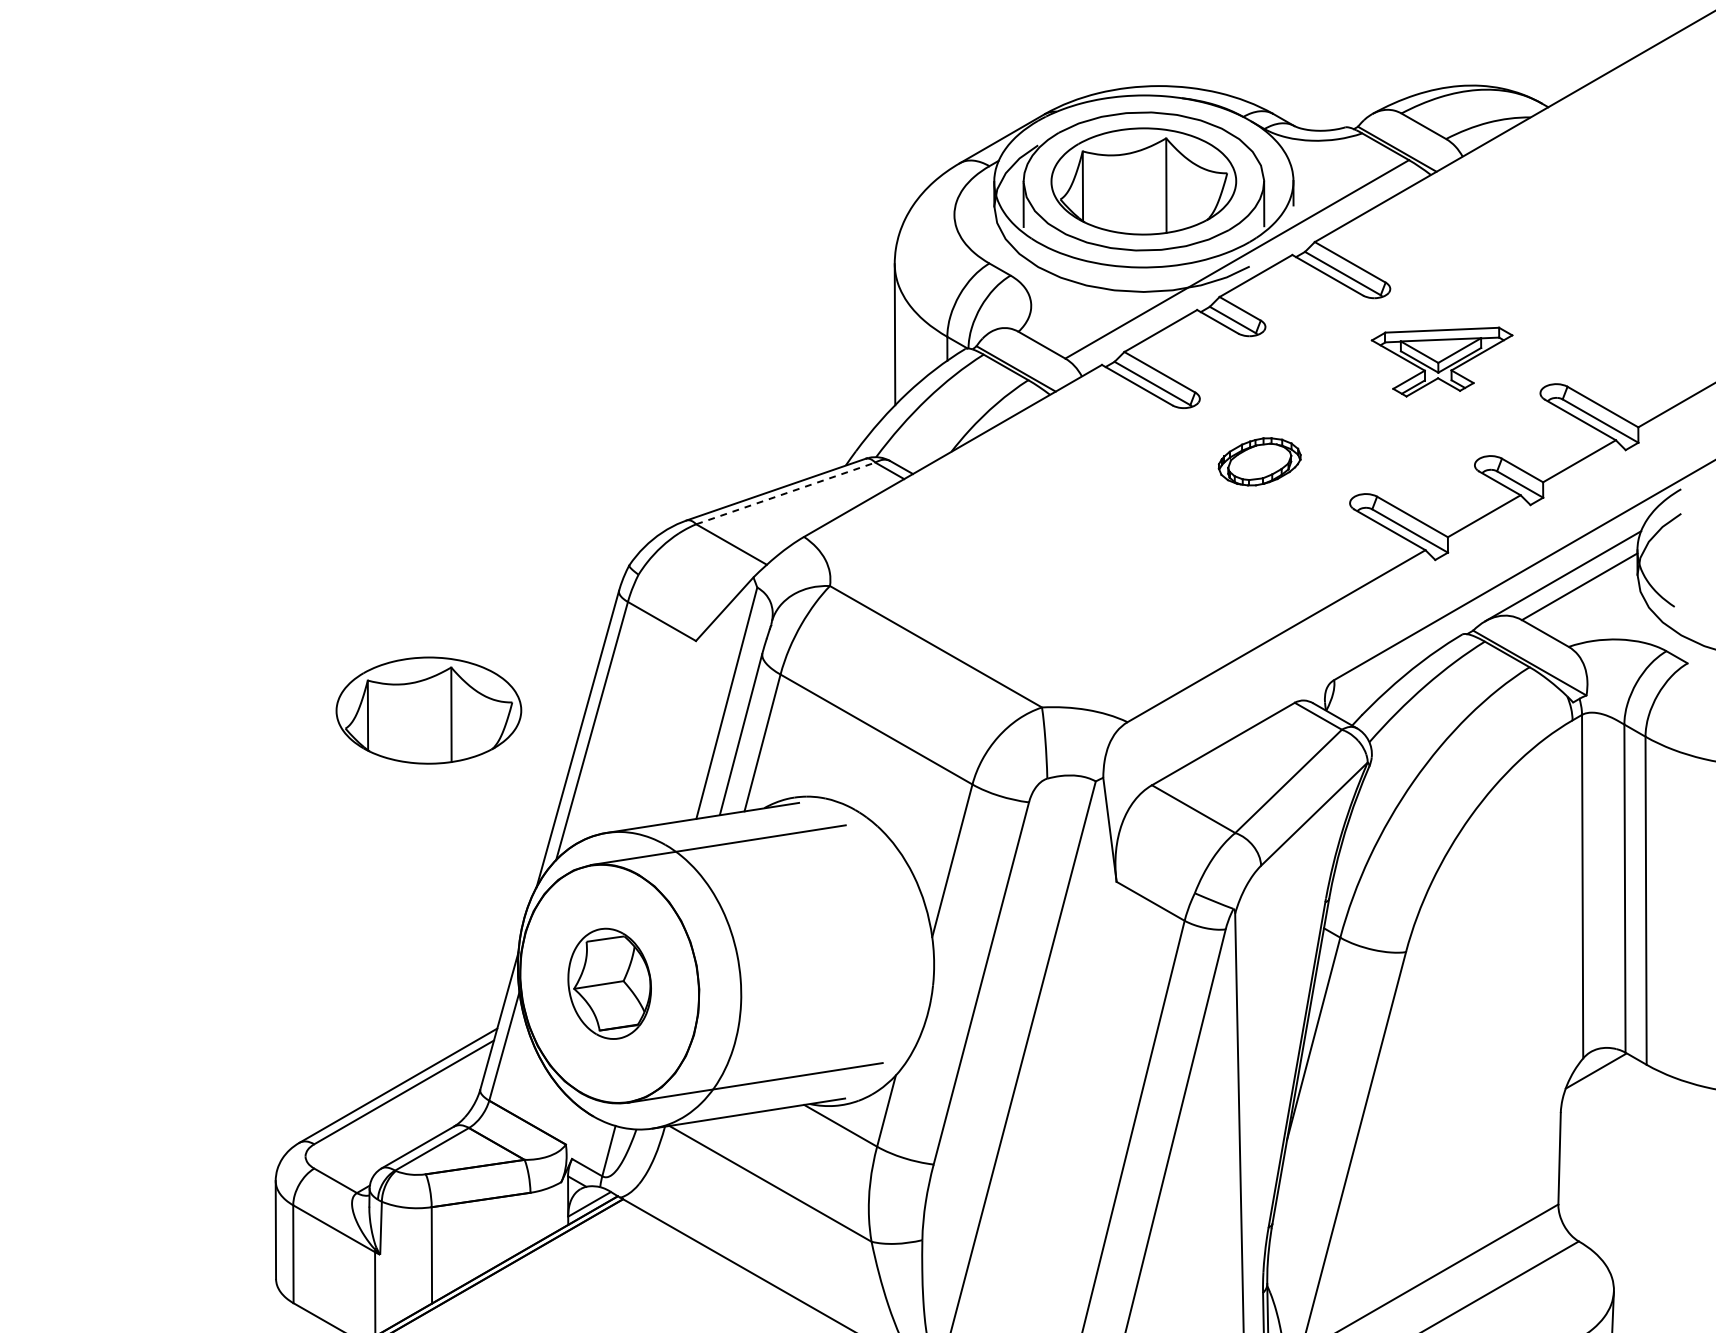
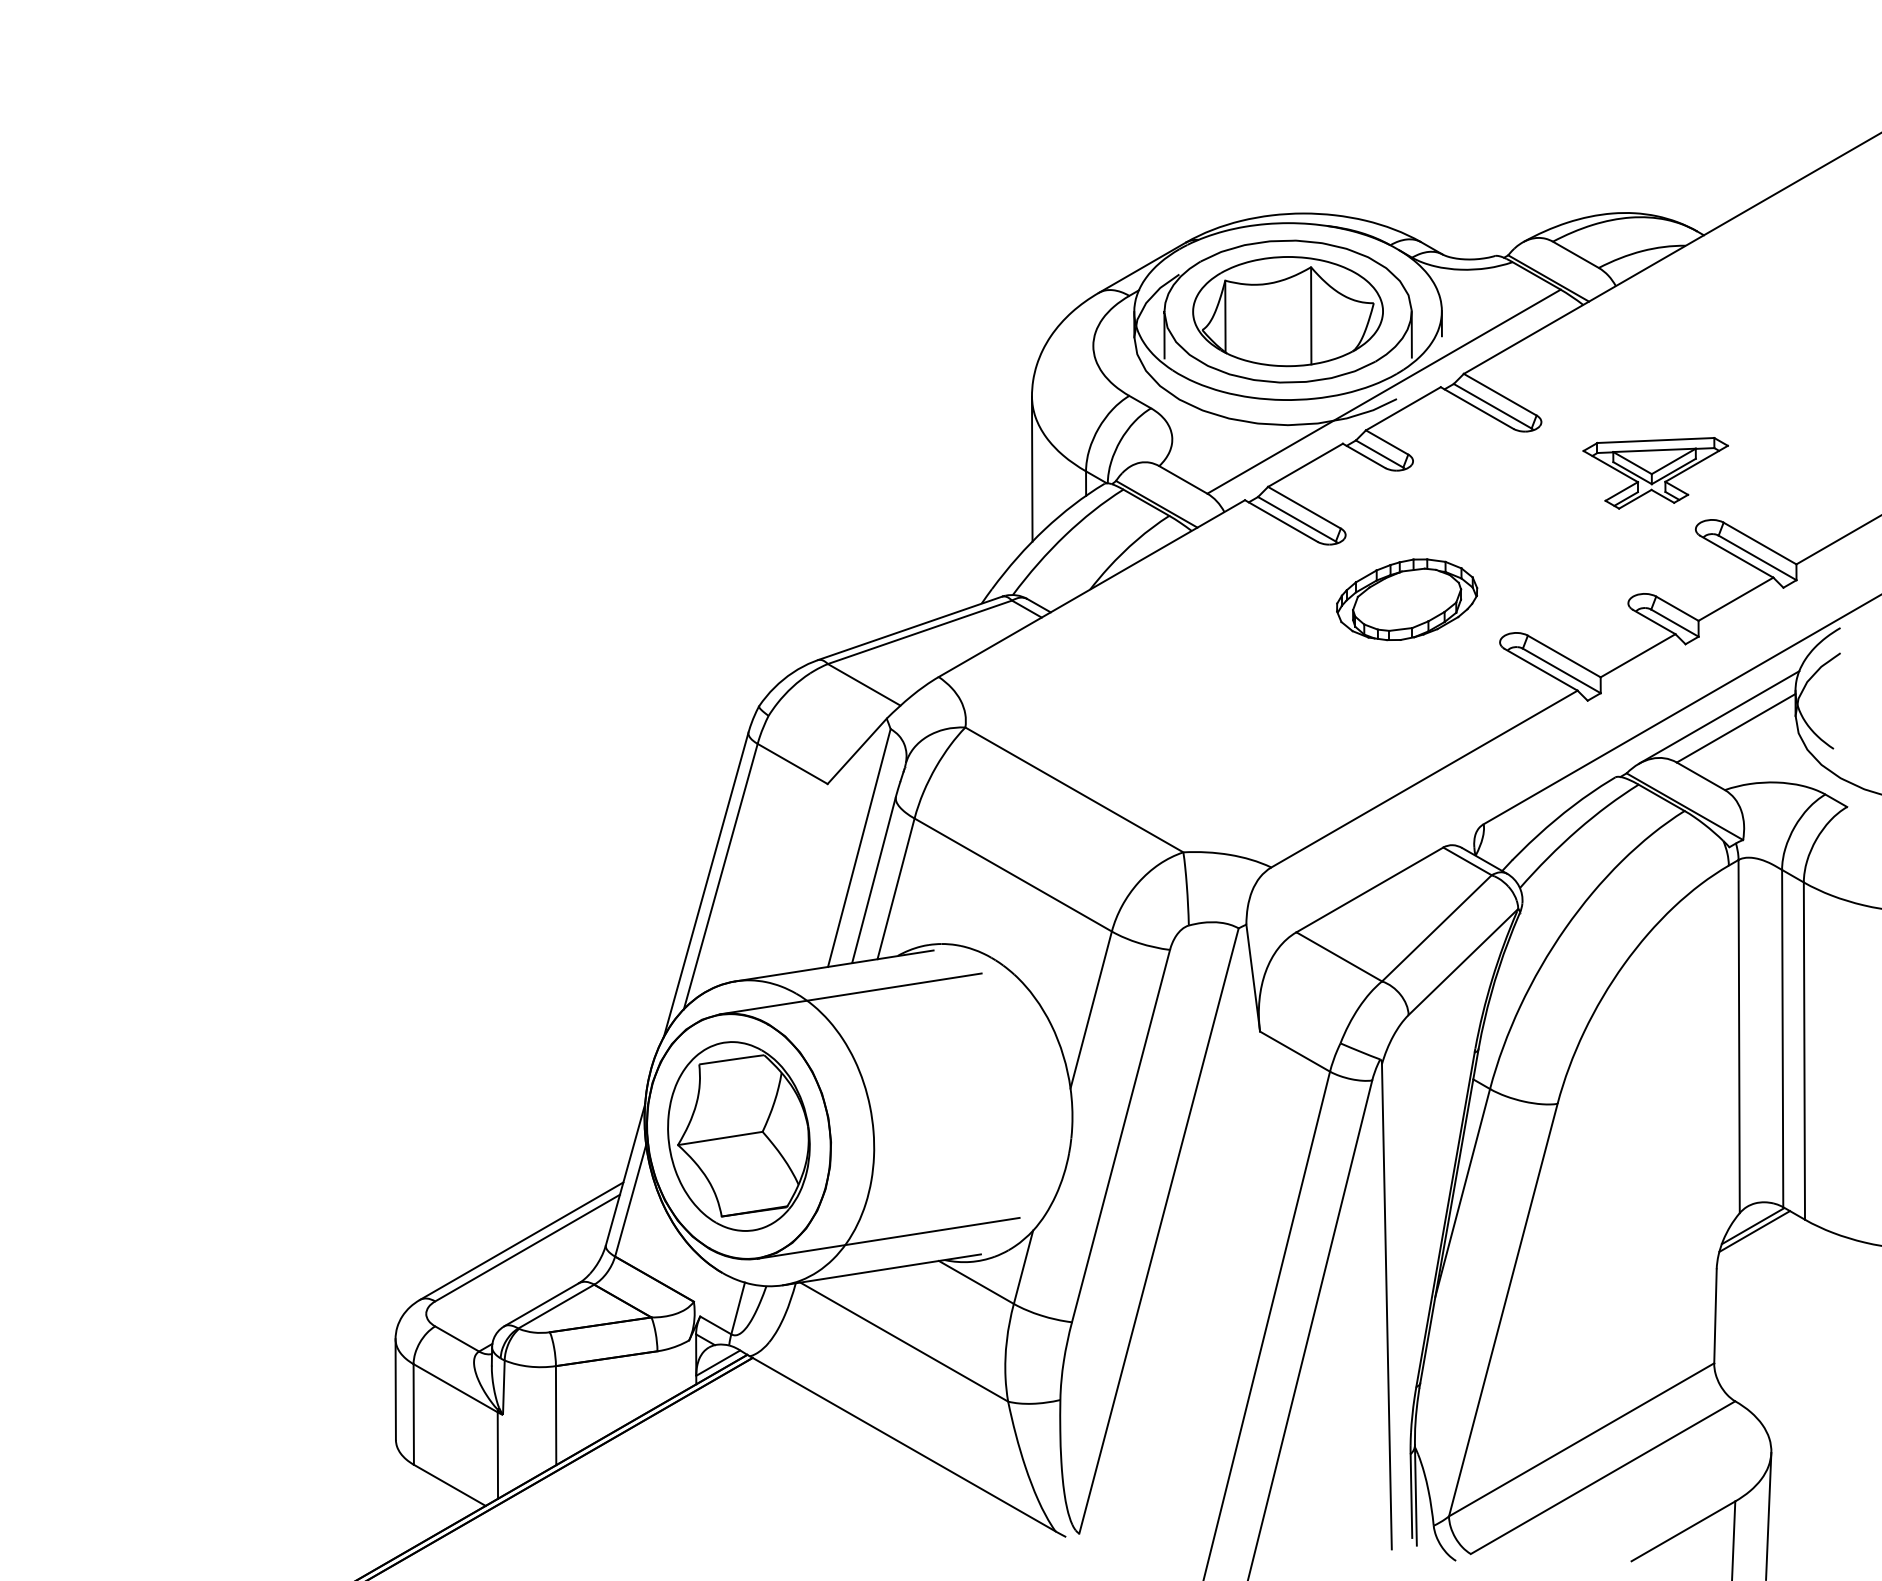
part: (1441, 362) -> (1655, 473), moved
part: (1260, 461) -> (1407, 599), size x1.67
line: (786, 493) -> (920, 632), dashed -> solid
part: (428, 710) -> (552, 855), removed
part: (609, 983) -> (738, 1136), size x1.67
line: (1597, 1076) -> (1754, 1231), added

